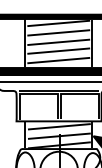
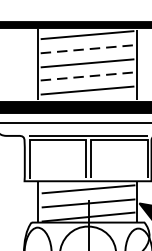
line: (58, 32) -> (87, 48), solid -> dashed
line: (58, 51) -> (87, 77), solid -> dashed

